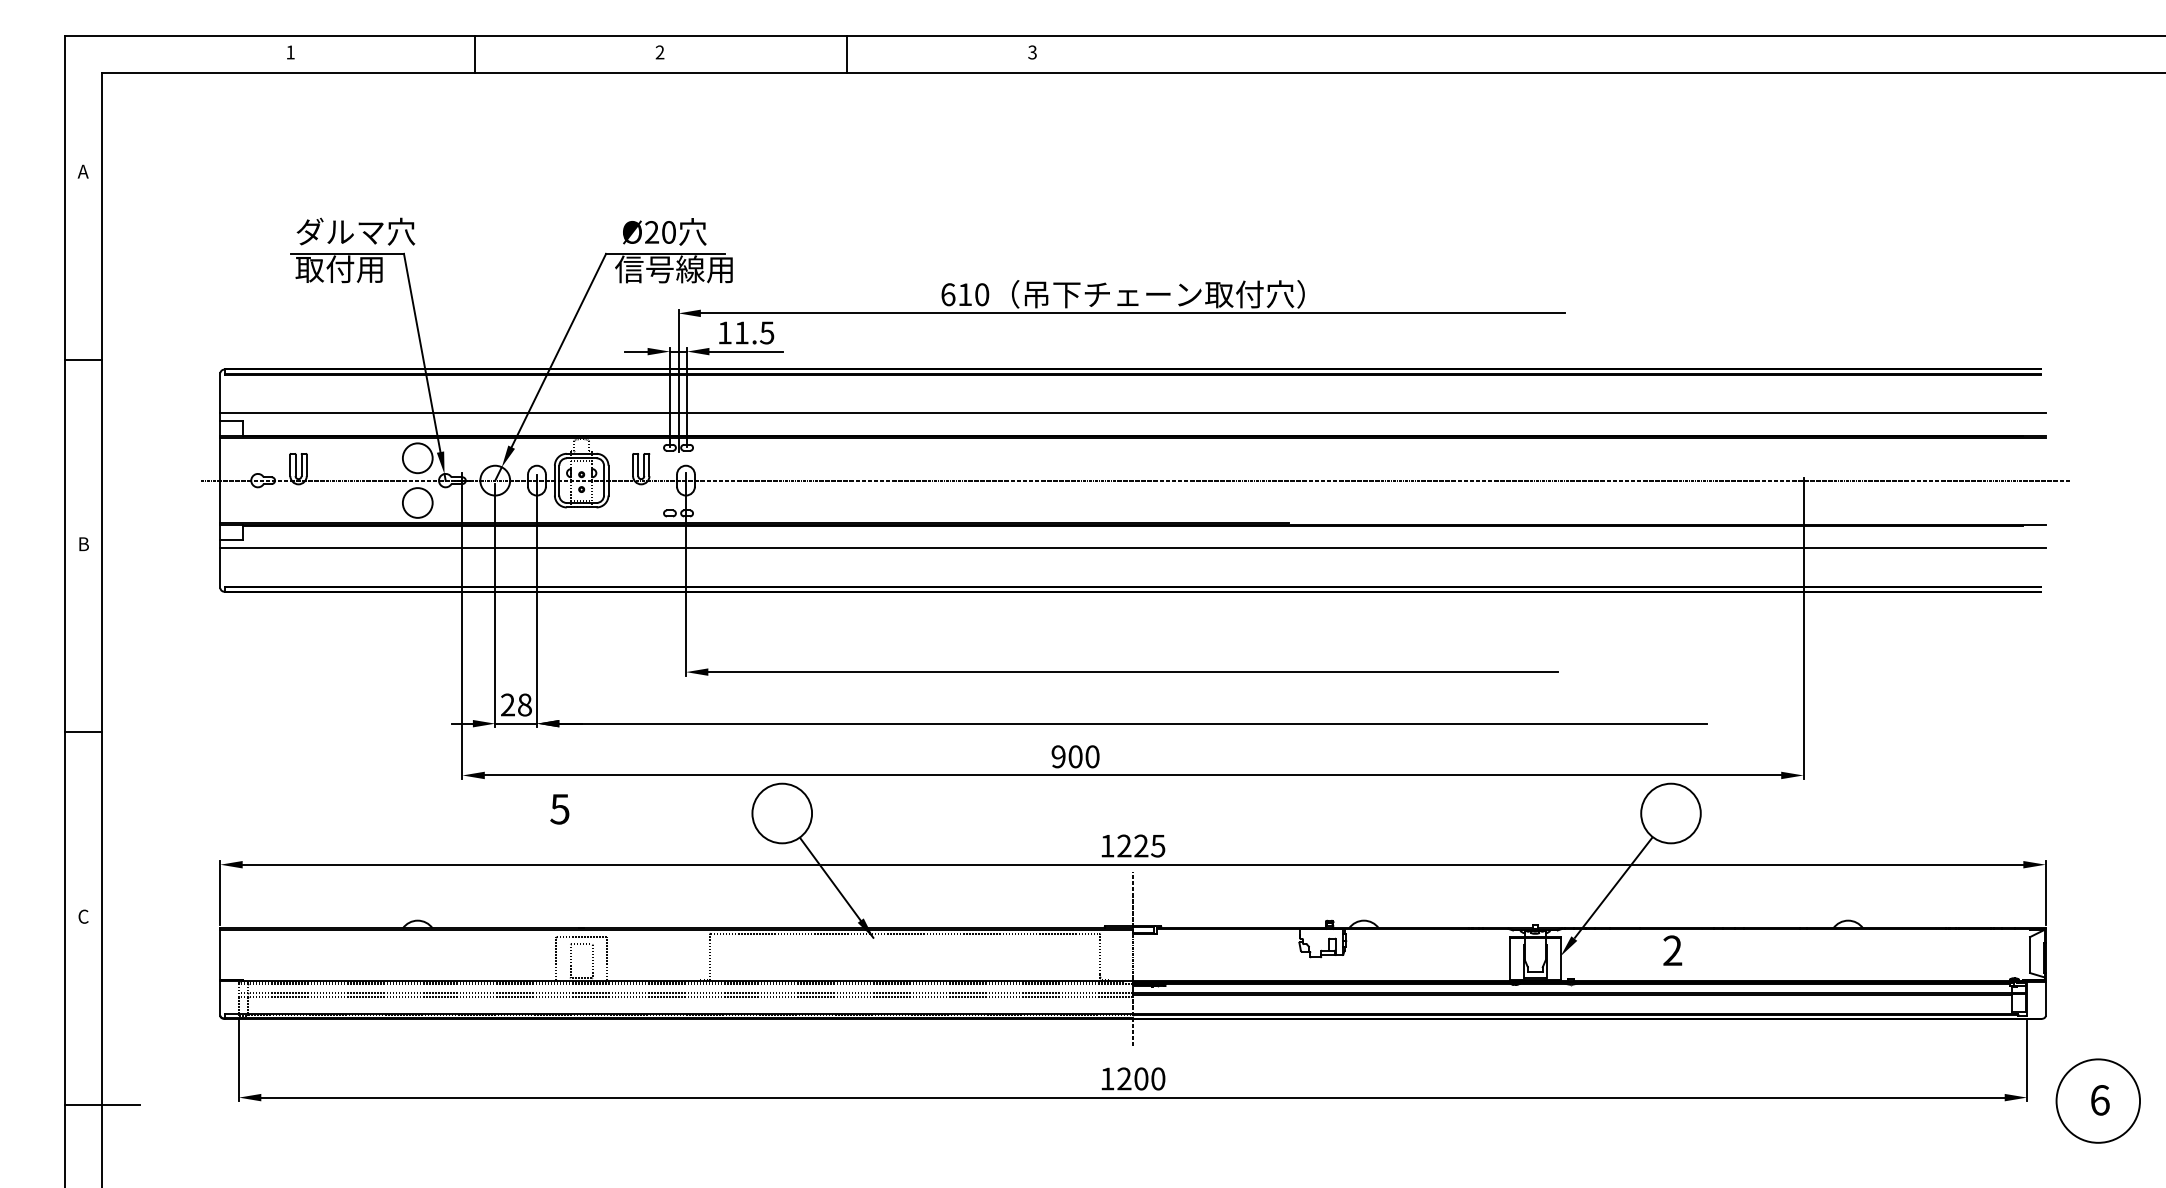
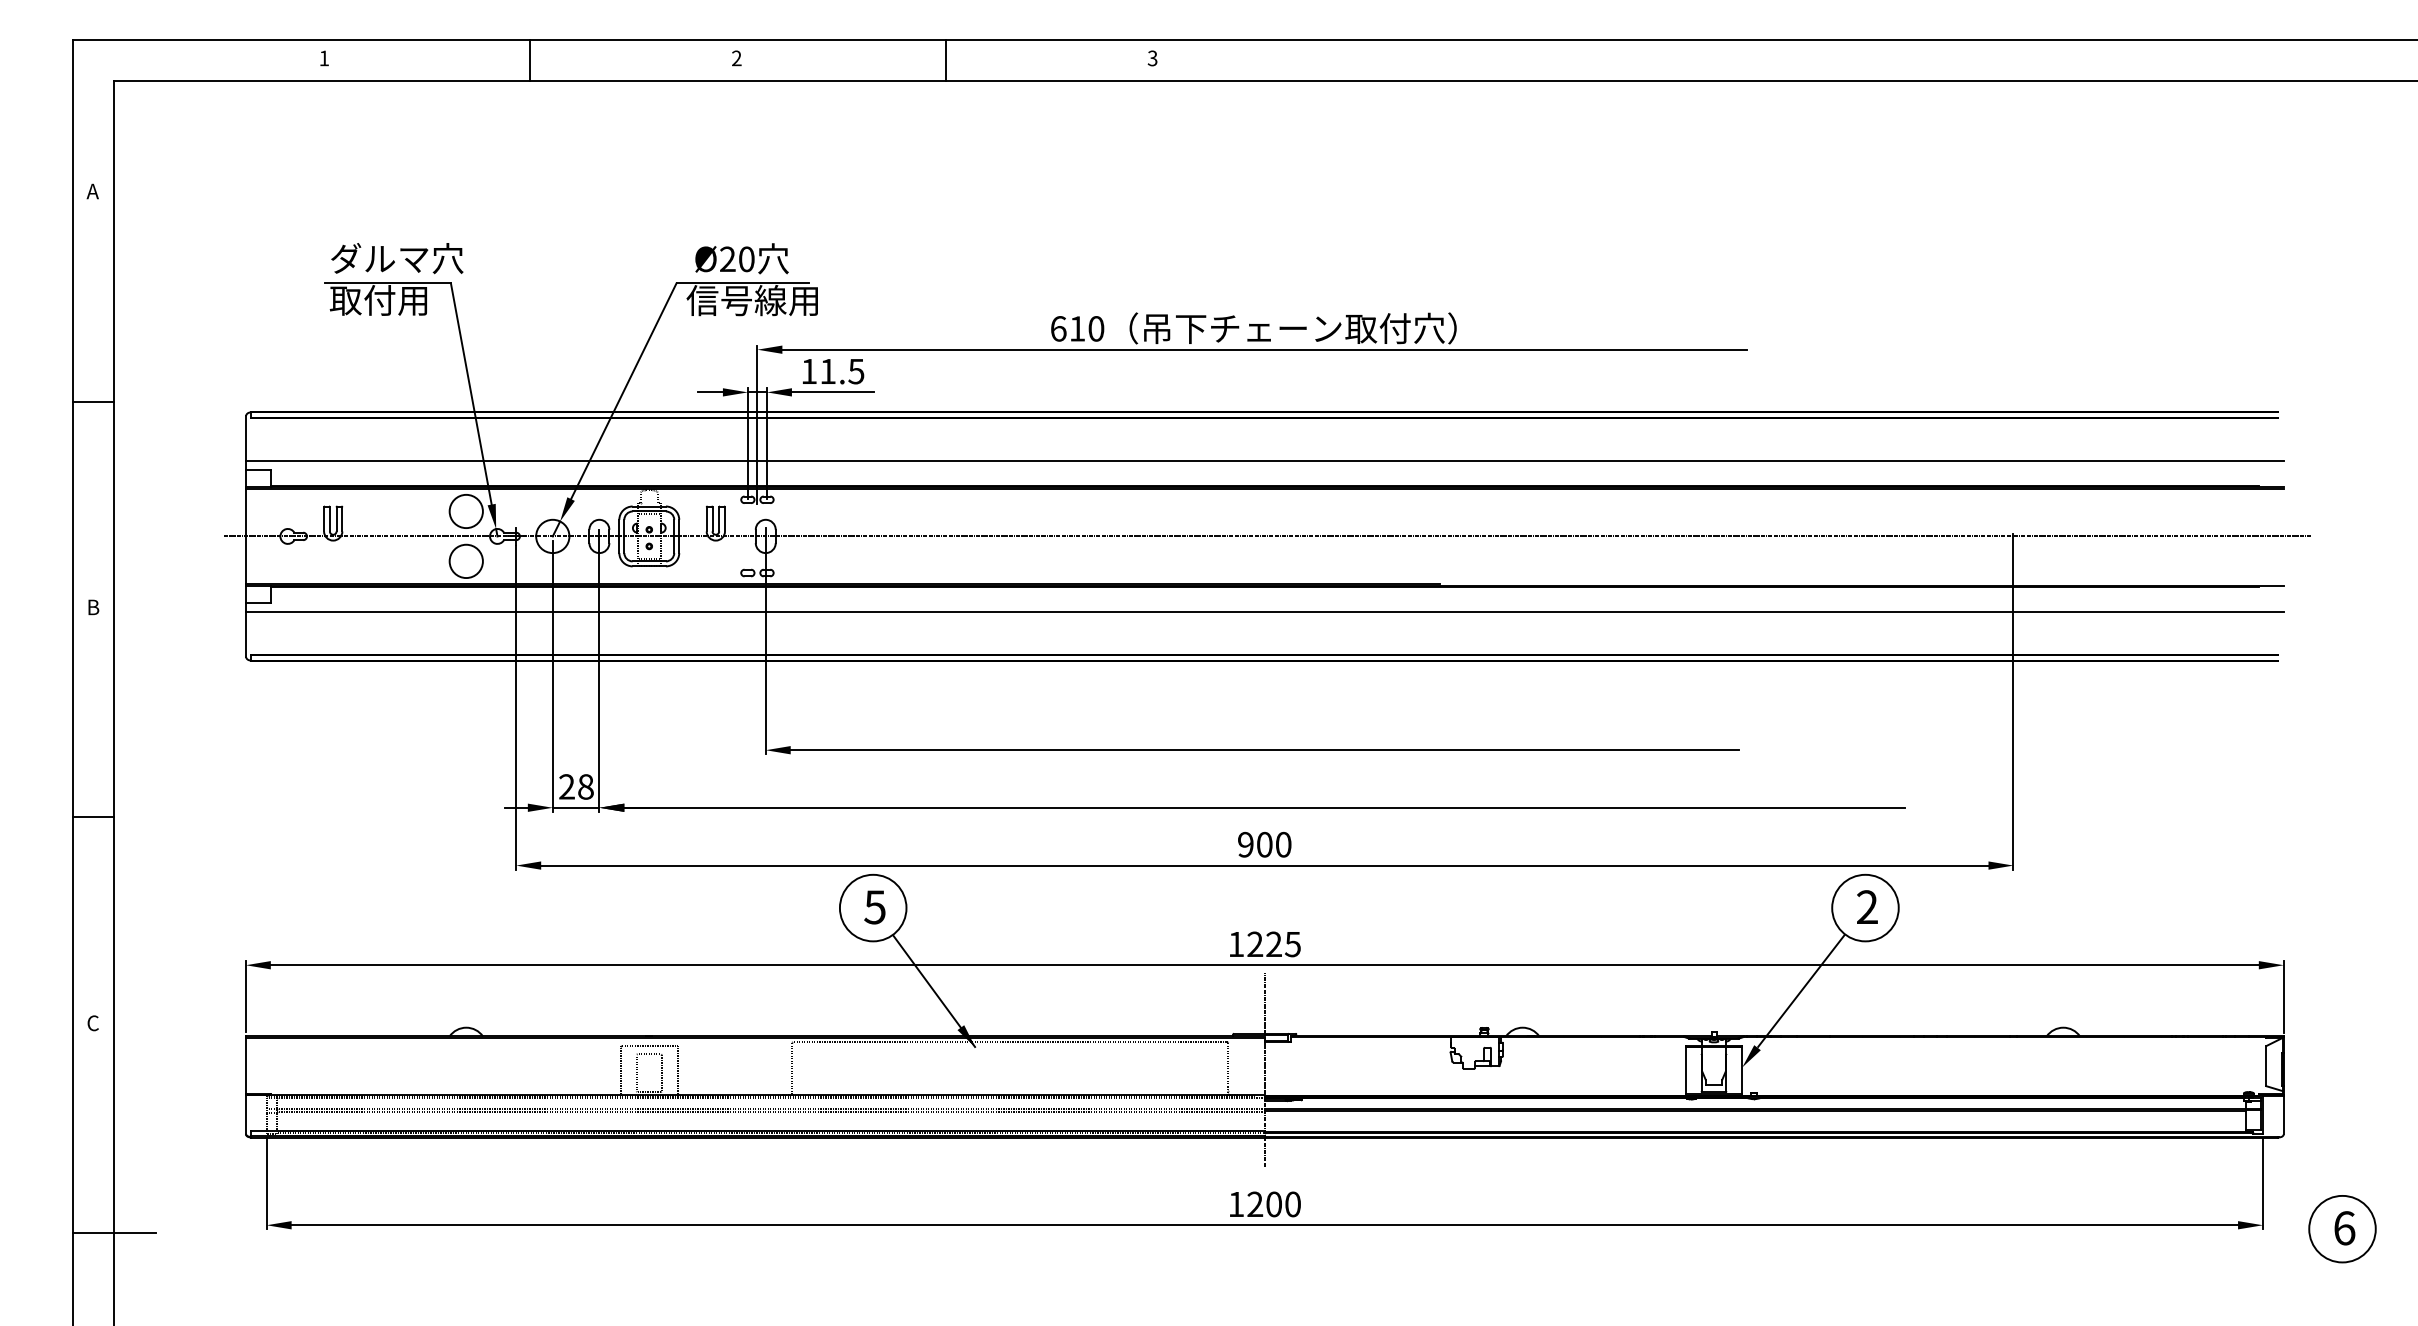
text: (1075, 756) -> (1264, 844), moved
text: (559, 809) -> (874, 907), moved
text: (1672, 950) -> (1867, 906), moved
circle: (2098, 1100) -> (2342, 1228), size x0.71

